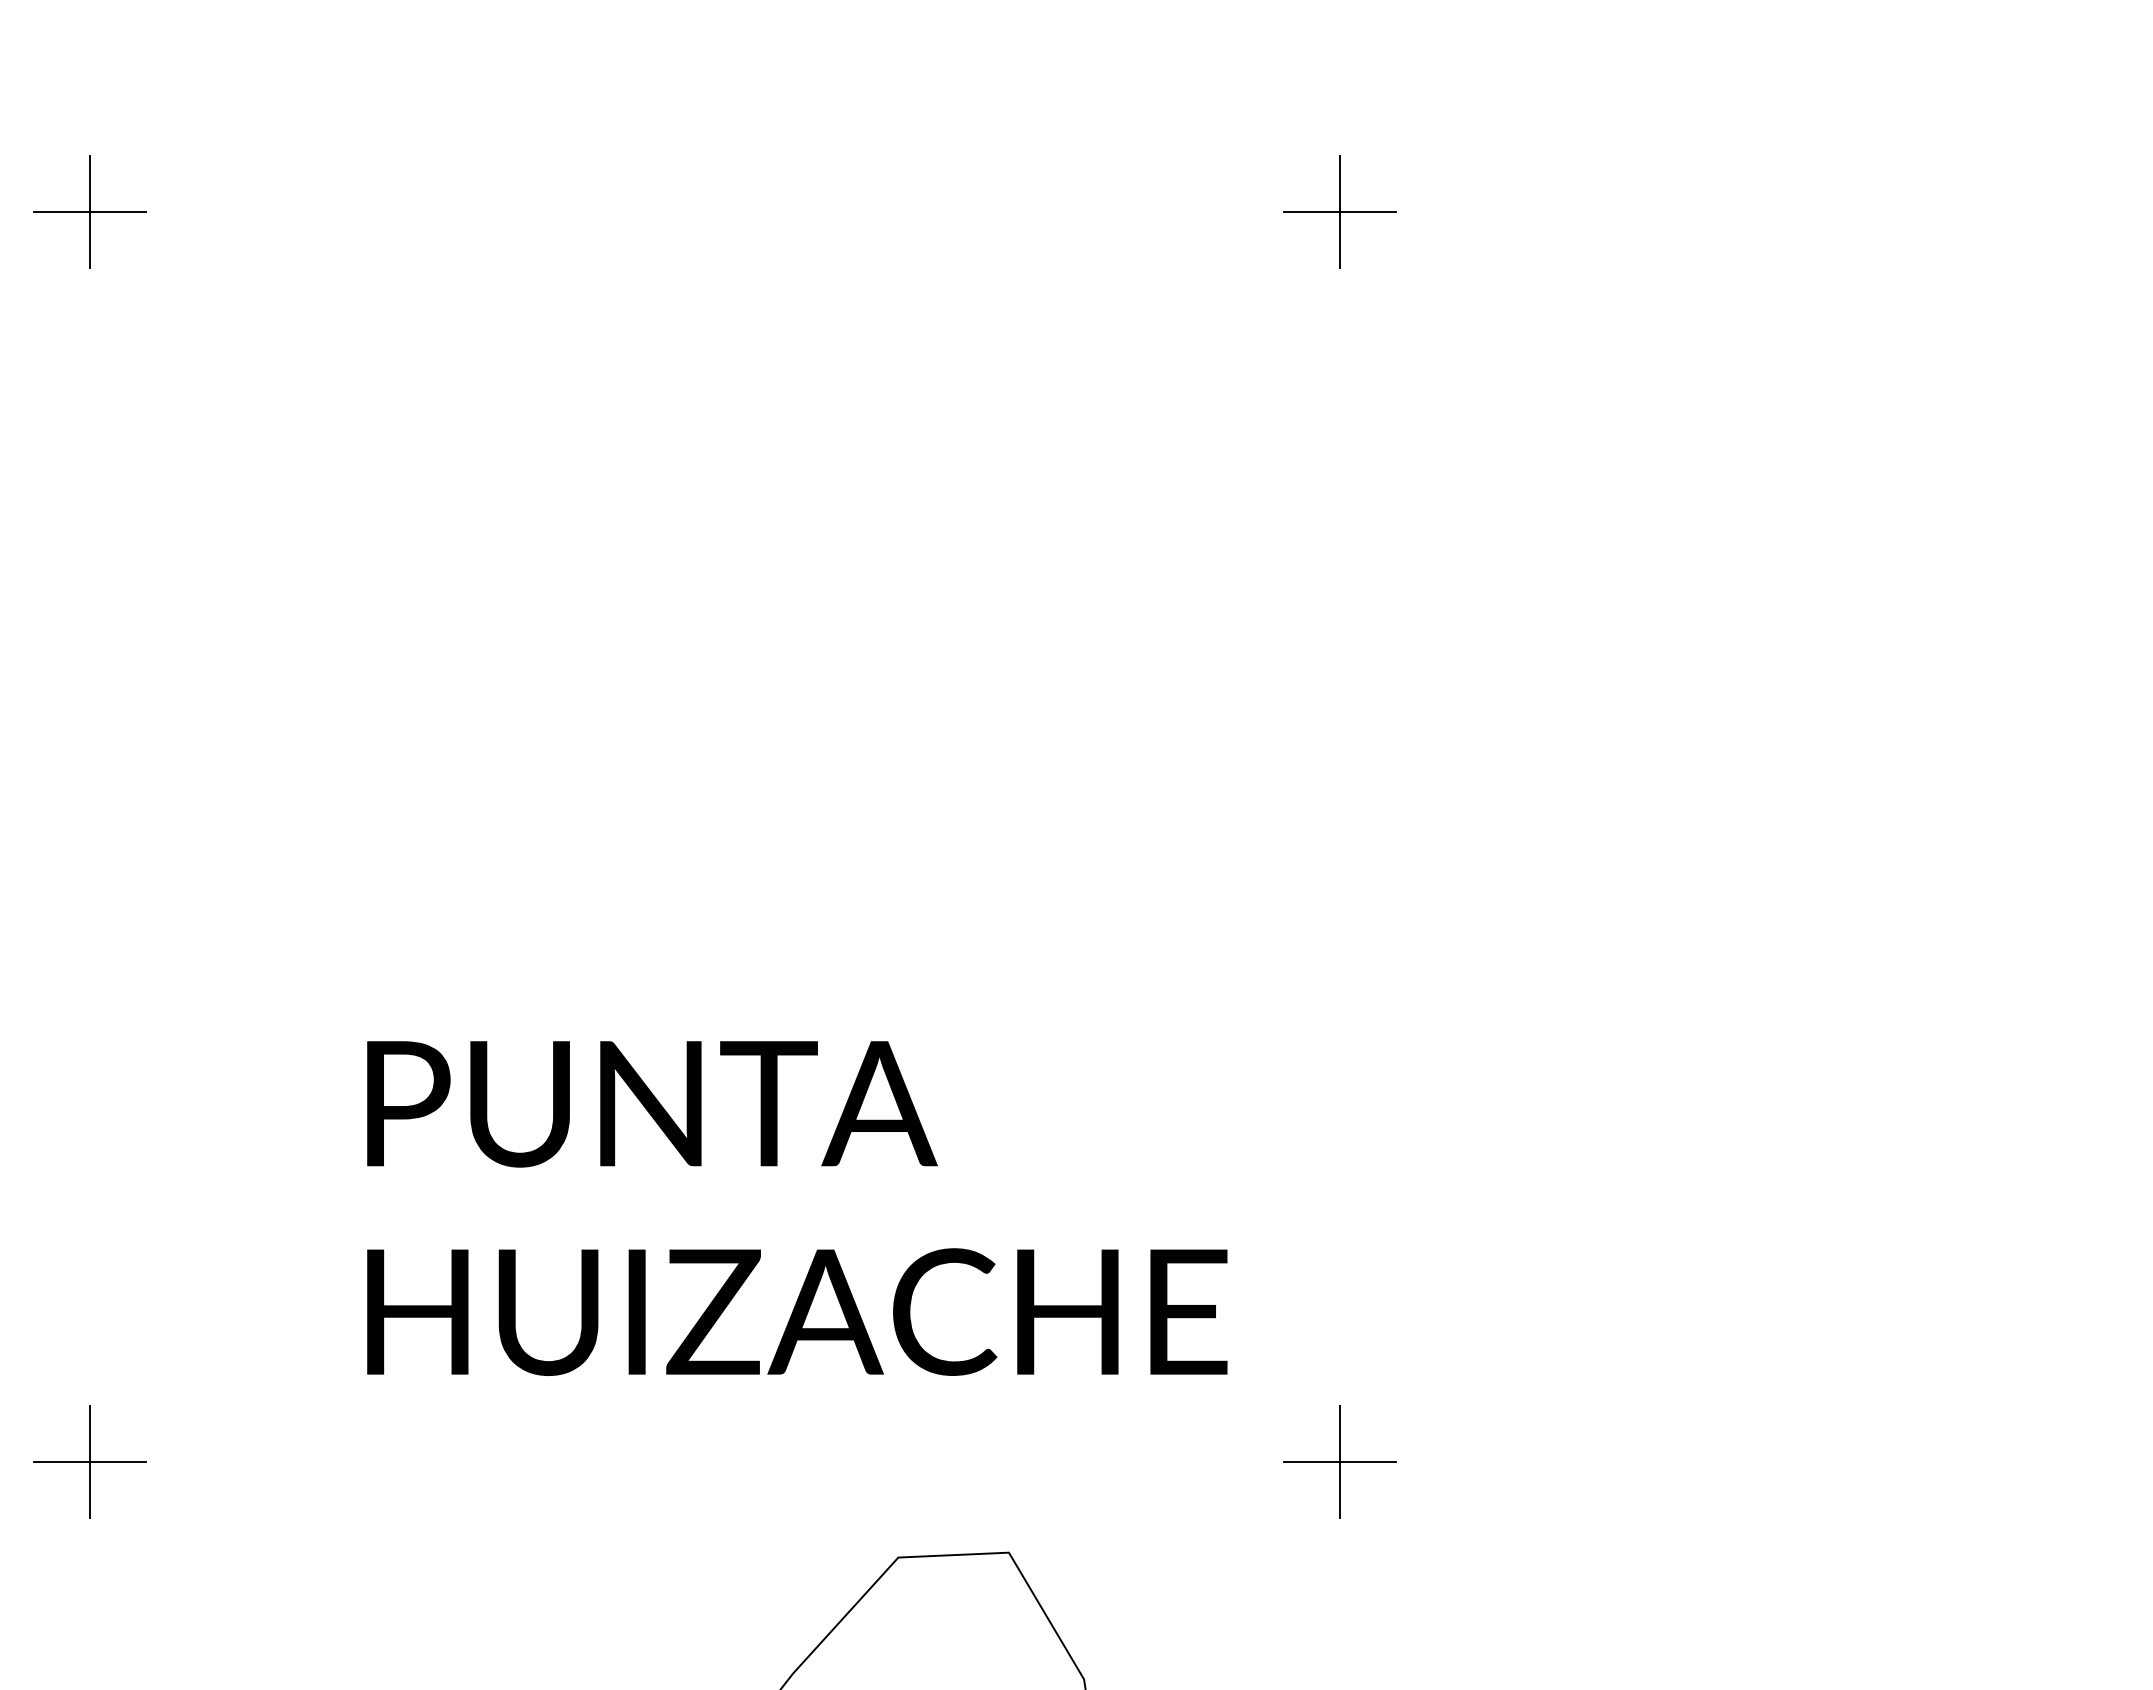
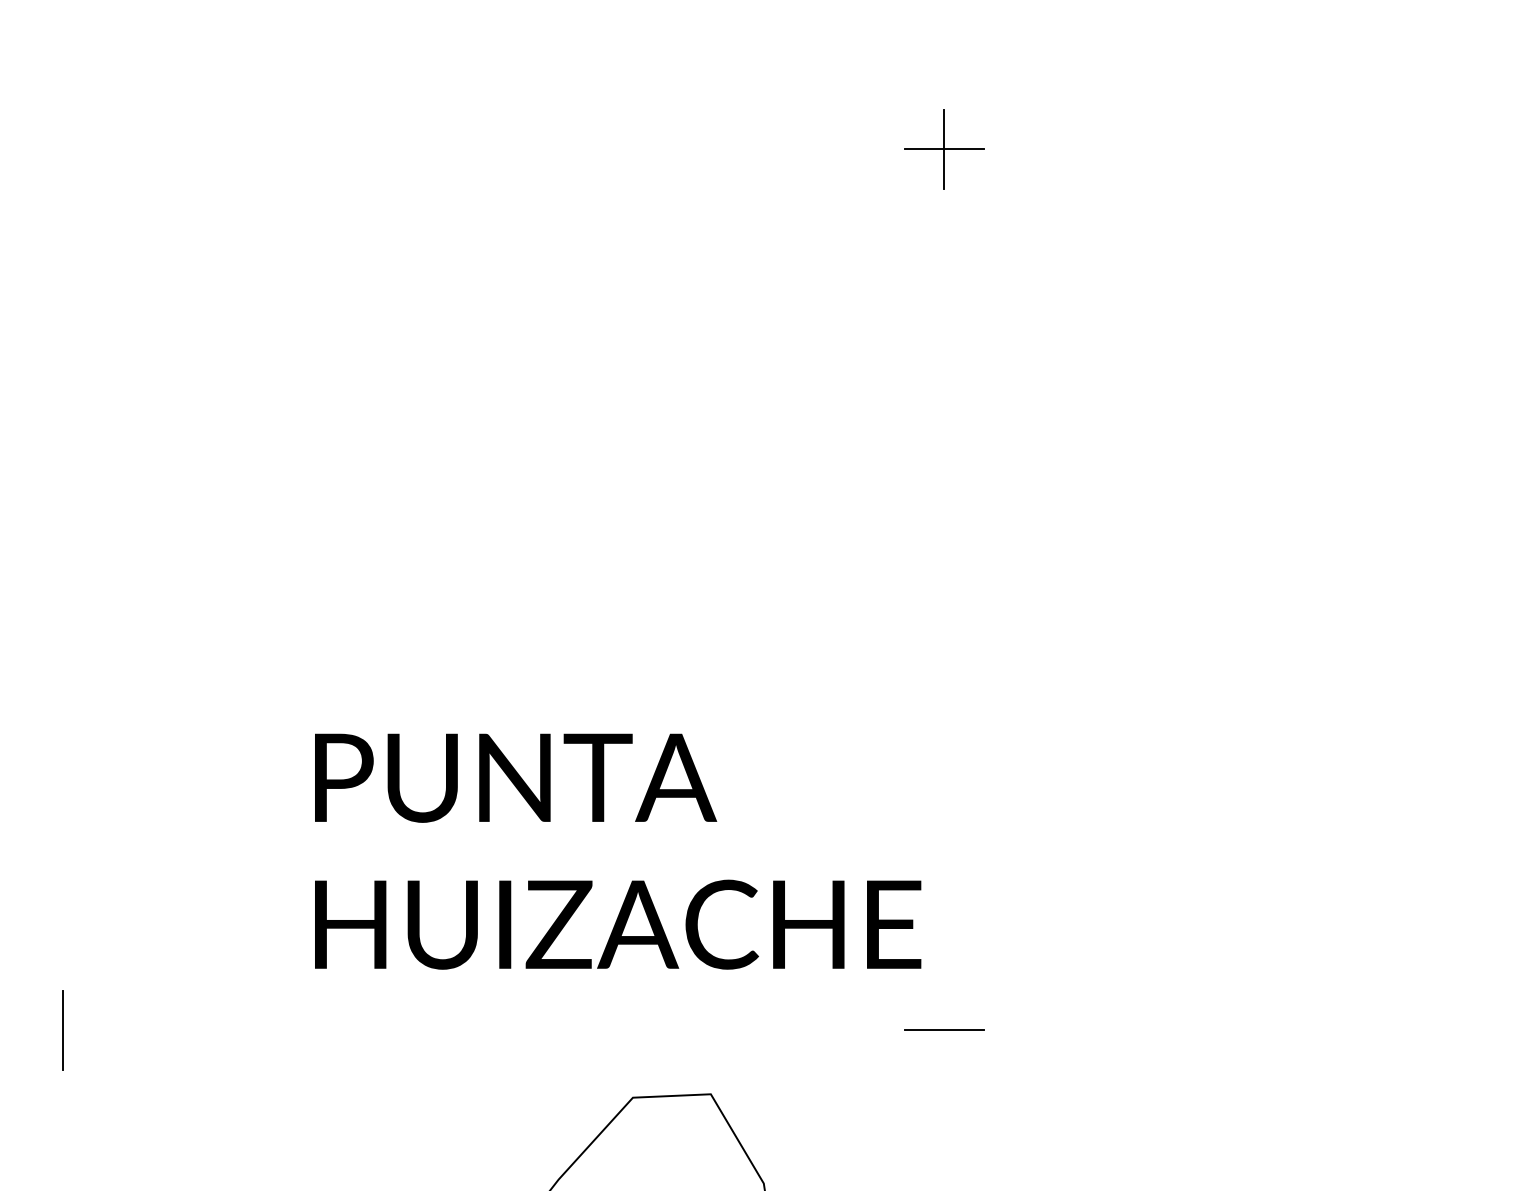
part: (89, 211) -> (62, 149), removed
text: (797, 1208) -> (618, 851), moved
line: (89, 1461) -> (62, 1030), removed
line: (1339, 1461) -> (943, 1030), removed

